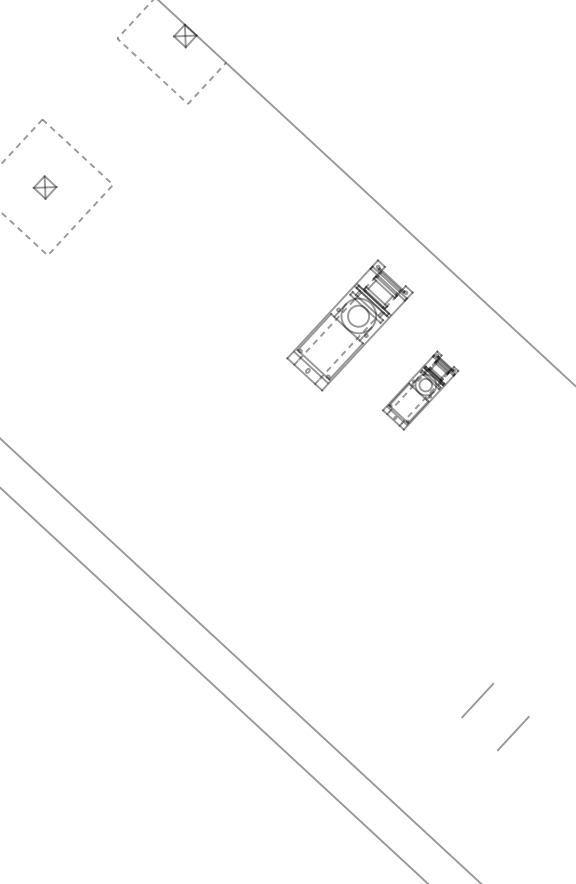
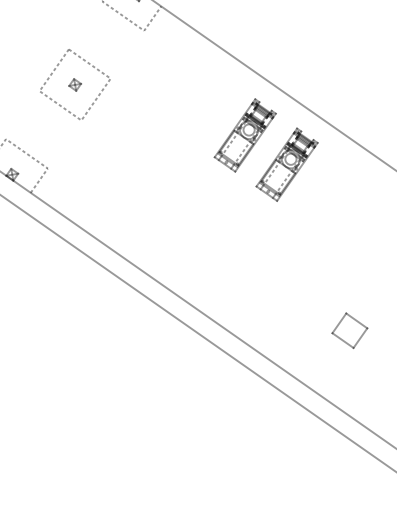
part: (419, 390) -> (286, 164), size x1.67
line: (510, 699) -> (356, 320), added
line: (479, 733) -> (342, 340), added

